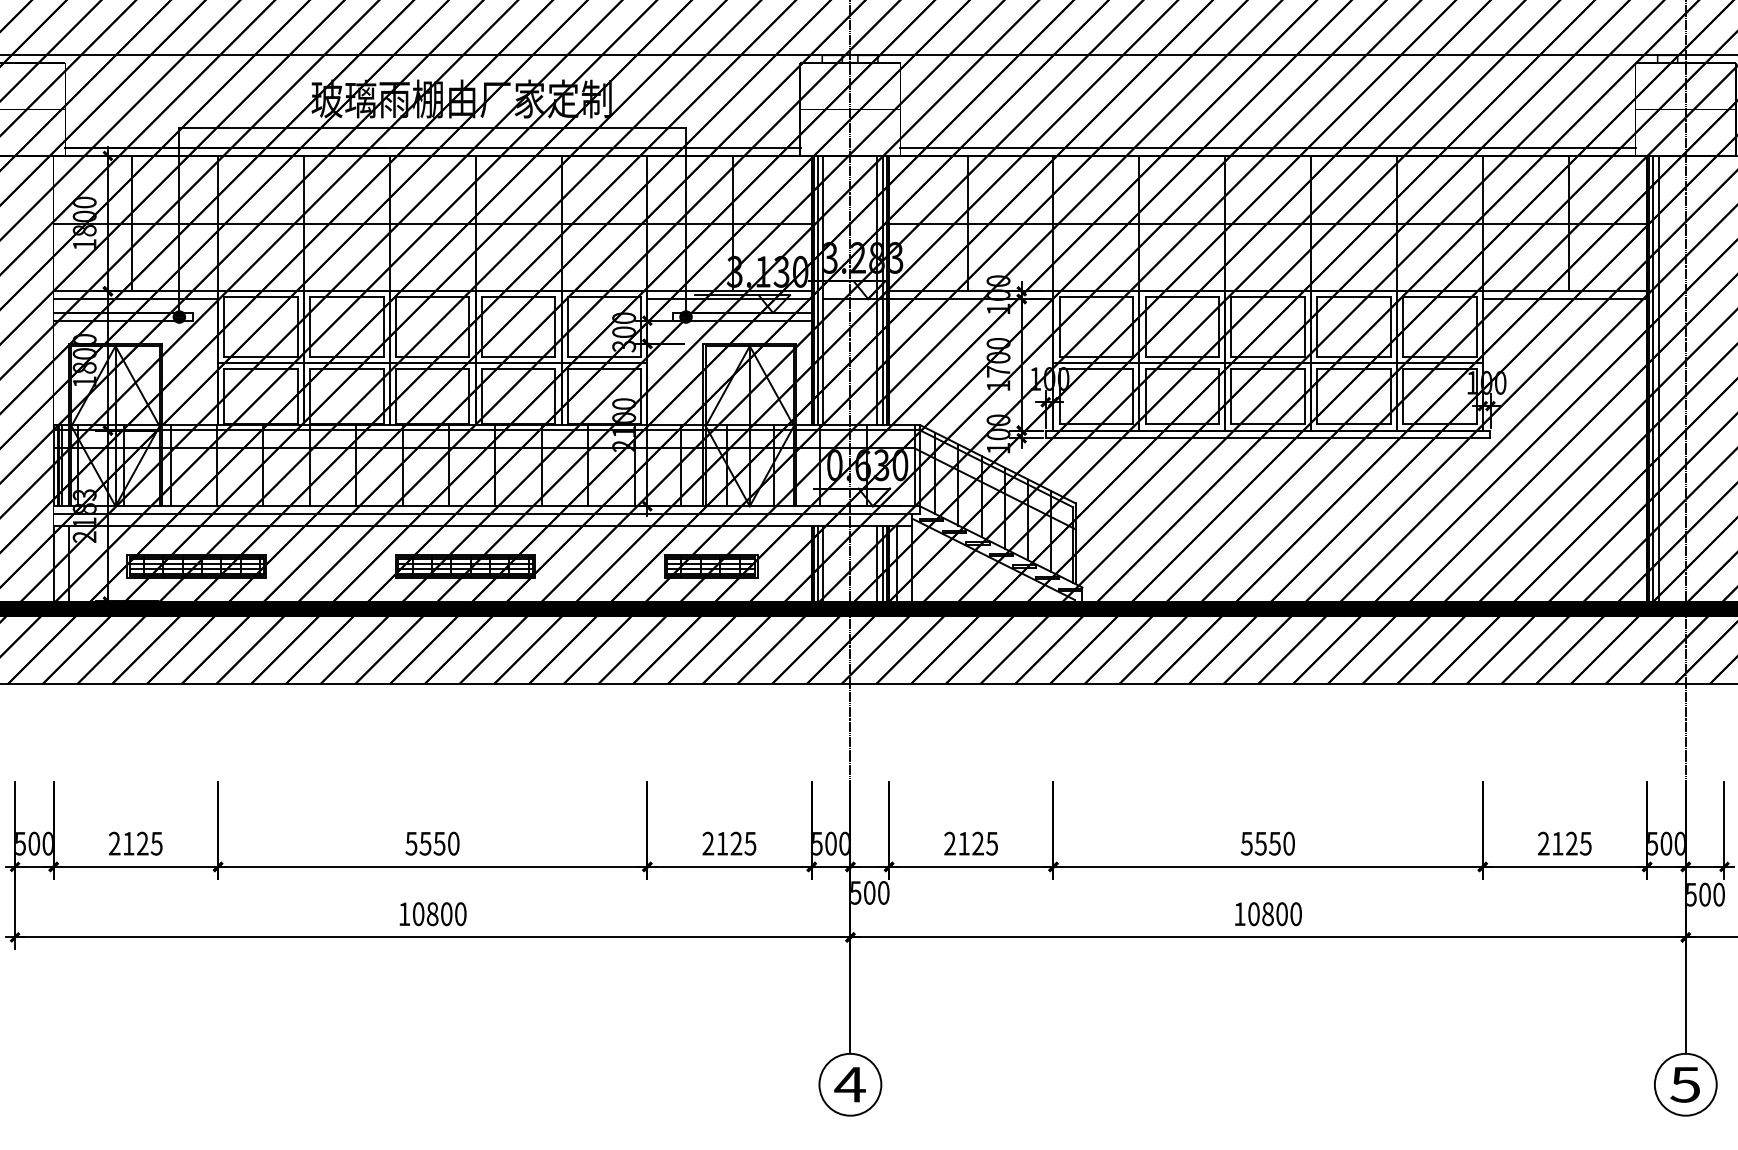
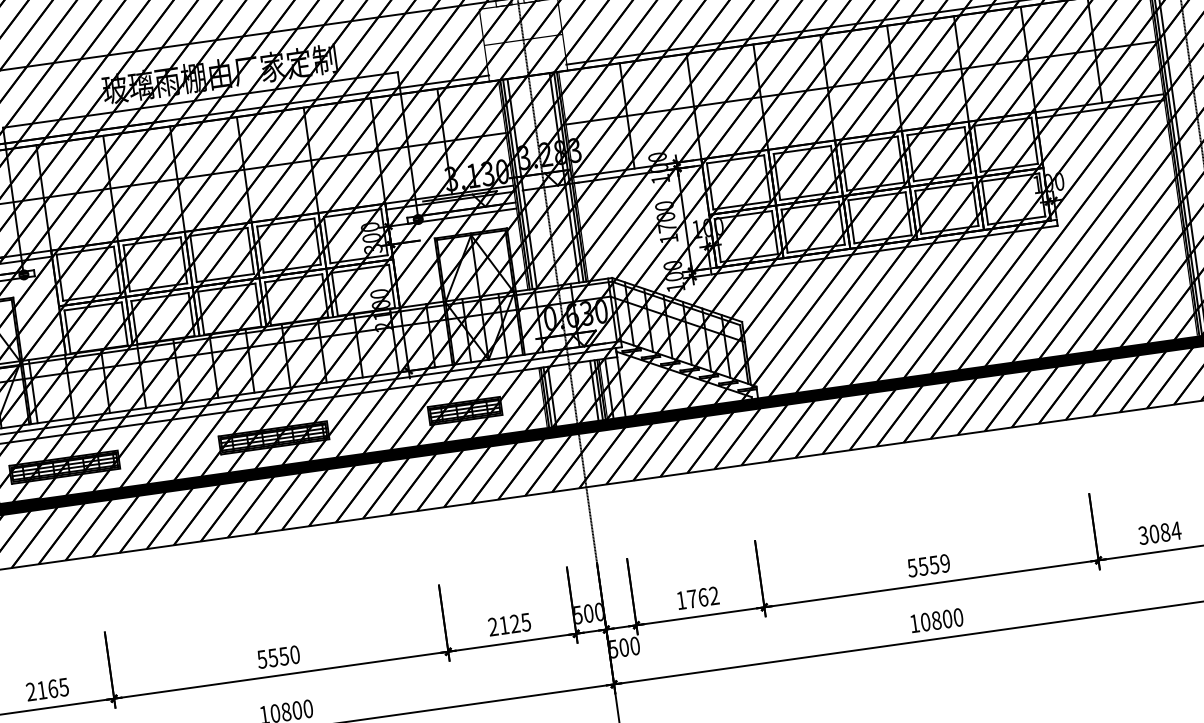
text: (142, 843) -> (52, 688), 2125 -> 2165
text: (971, 843) -> (698, 598), 2125 -> 1762
text: (1288, 843) -> (944, 563), 5550 -> 5559
text: (1564, 843) -> (1159, 533), 2125 -> 3084

